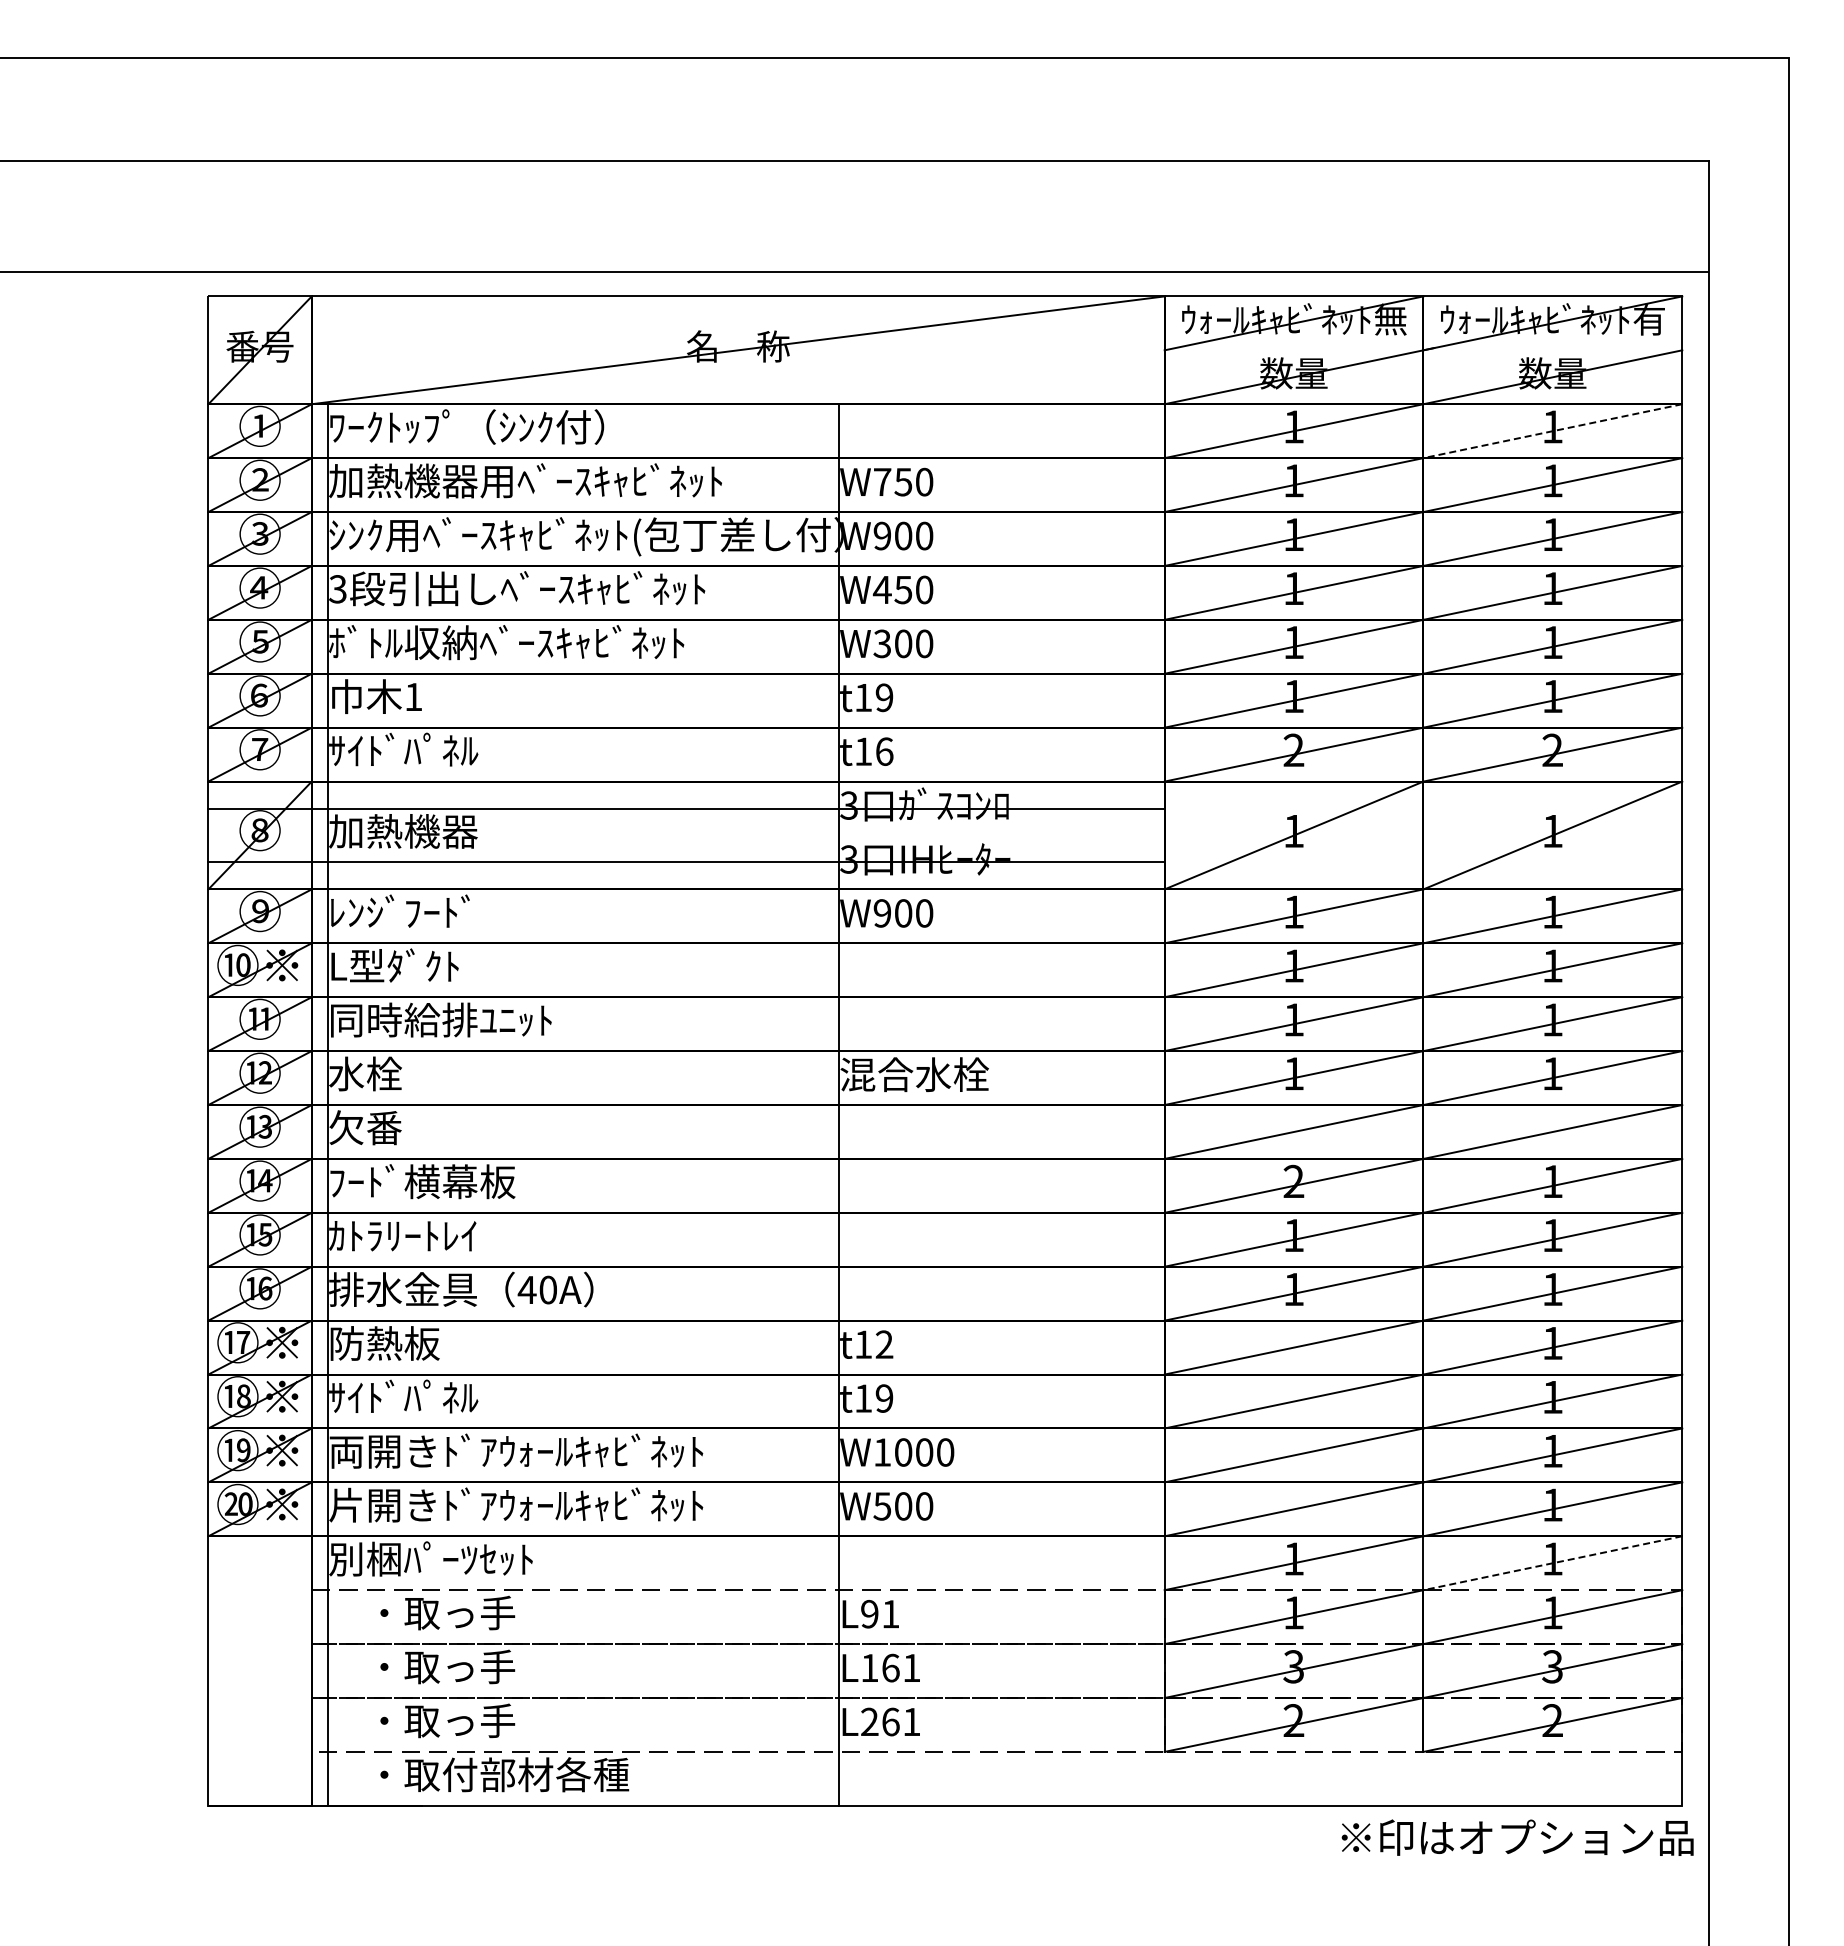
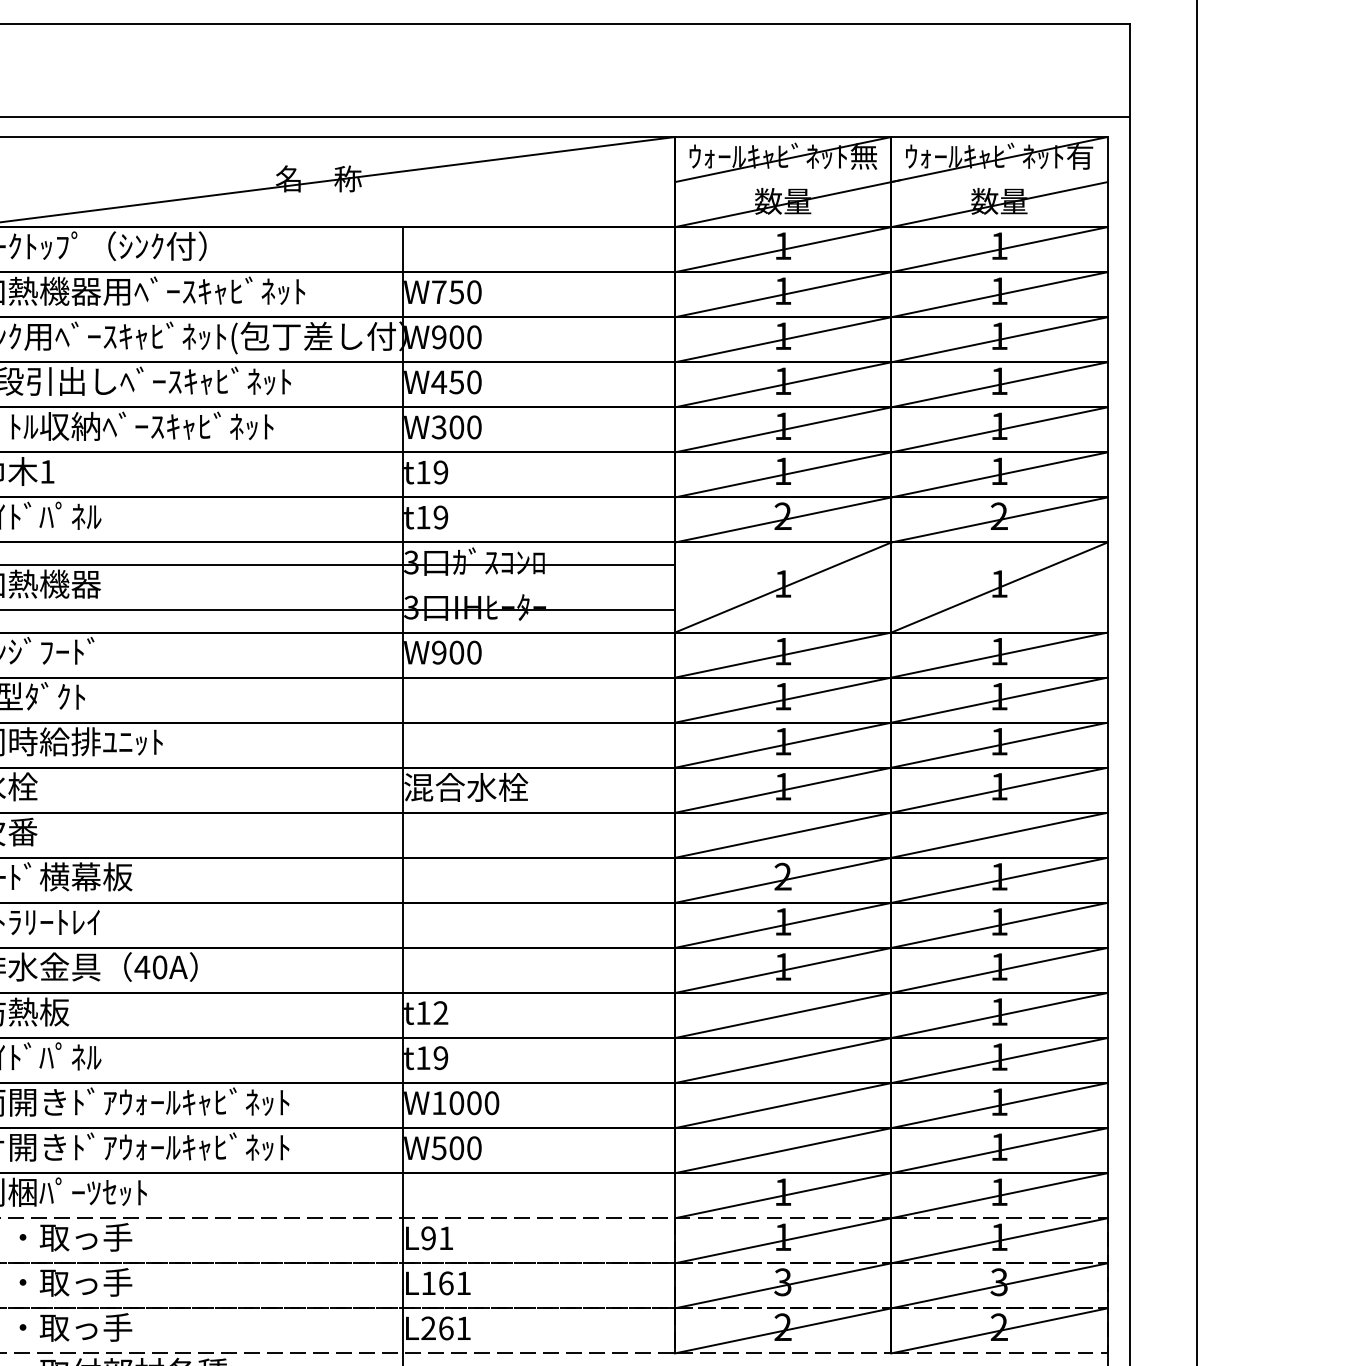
line: (1552, 431) -> (999, 249), dashed -> solid
text: (884, 751) -> (440, 517), t16 -> t19
line: (1552, 1563) -> (999, 1195), dashed -> solid

